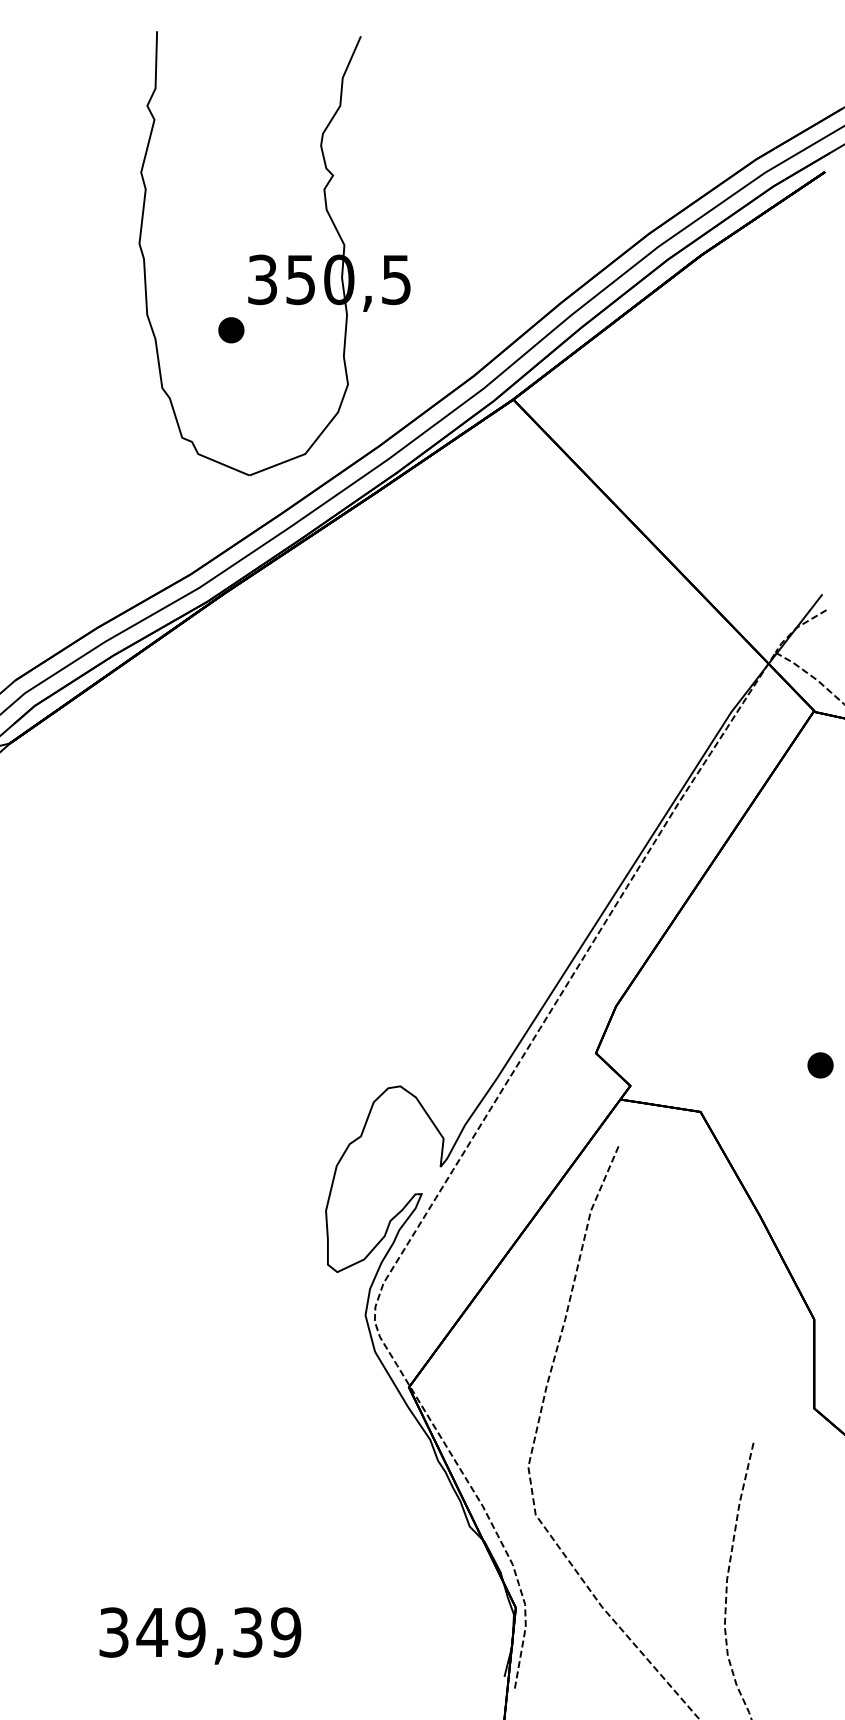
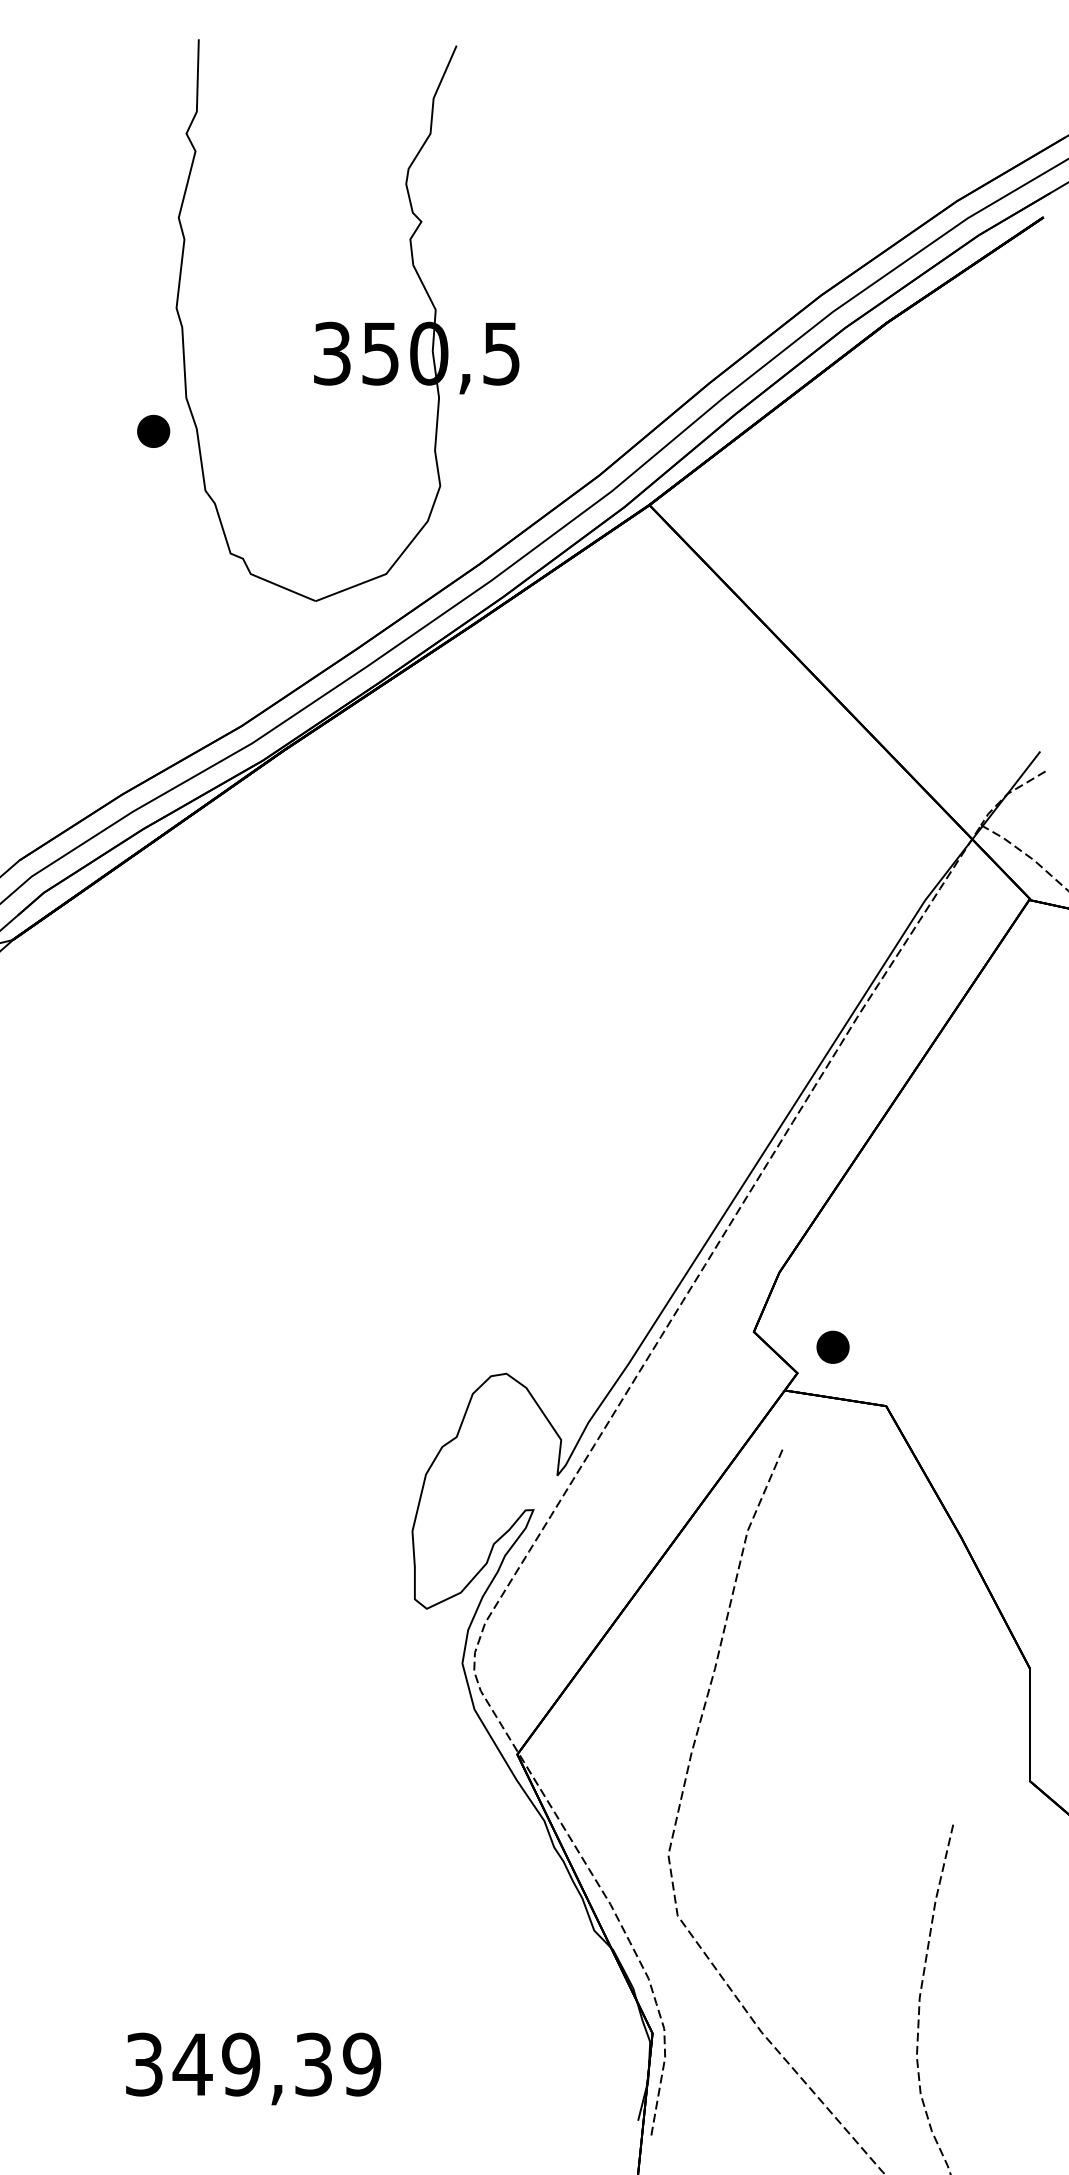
part: (231, 330) -> (153, 431), moved
part: (820, 1065) -> (832, 1347), moved

